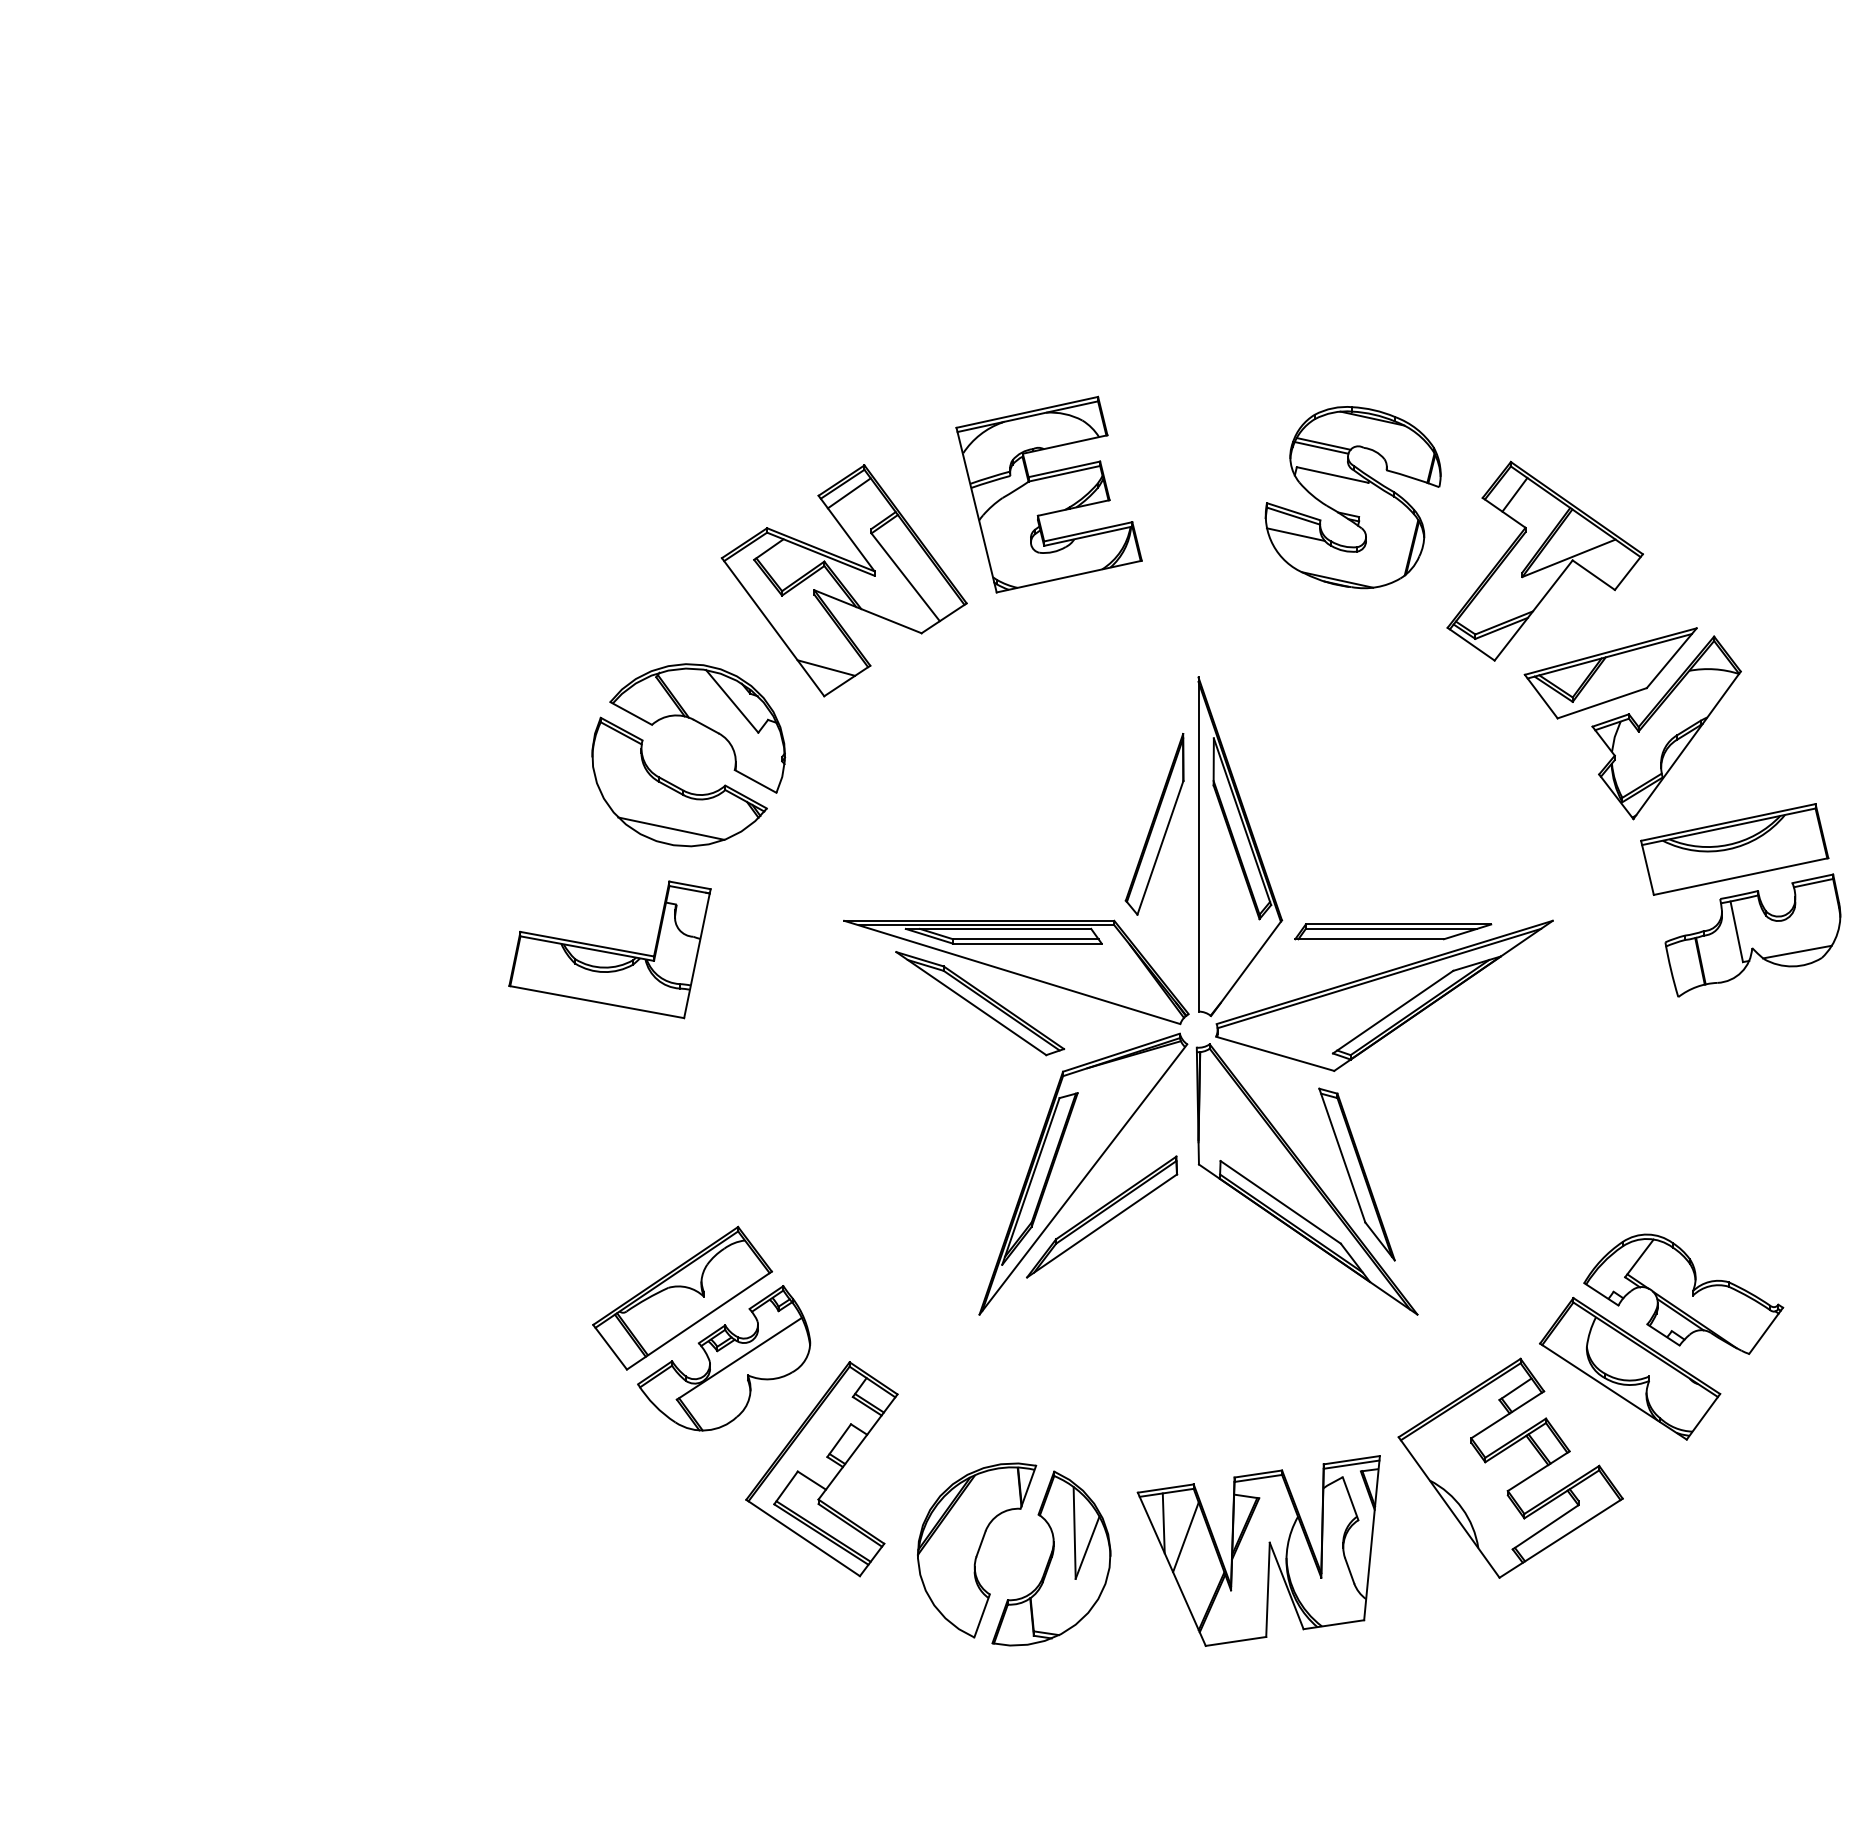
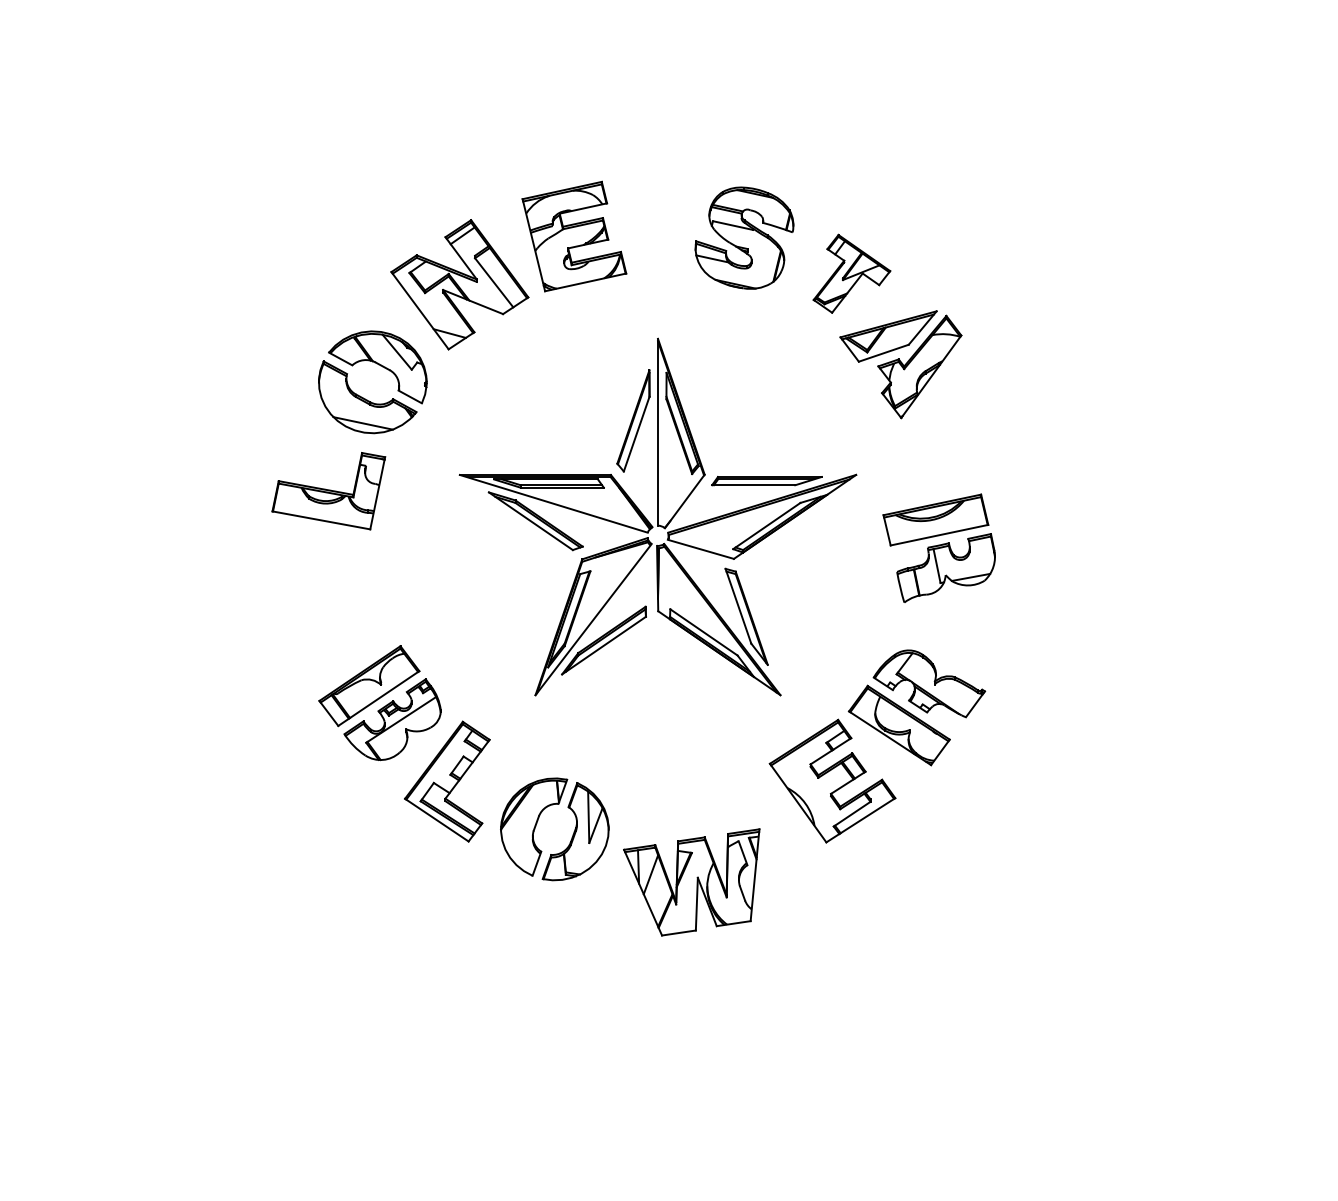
part: (1544, 560) -> (851, 273), size x0.7
part: (1739, 898) -> (938, 547), moved
part: (1258, 1551) -> (691, 882), moved

